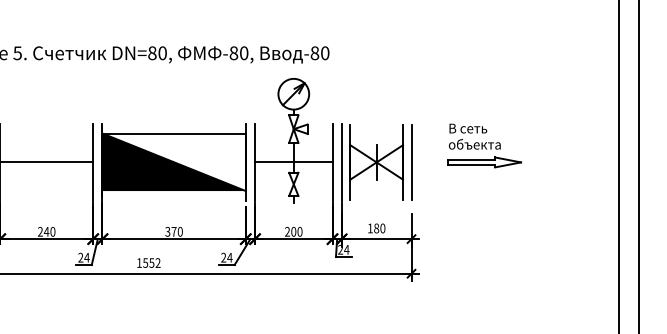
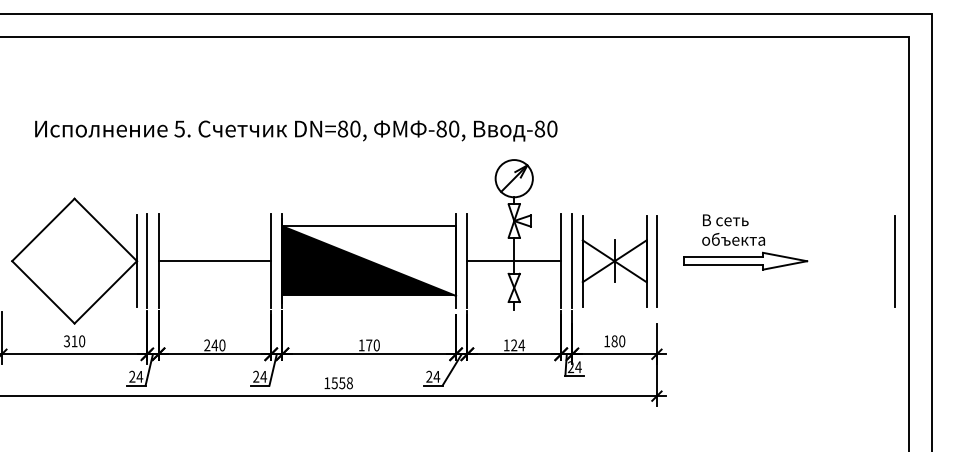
part: (484, 162) -> (745, 261), size x1.4
line: (607, 162) -> (894, 261), added
text: (167, 231) -> (361, 345), 370 -> 170
text: (293, 231) -> (514, 345), 200 -> 124
text: (157, 263) -> (349, 383), 1552 -> 1558

